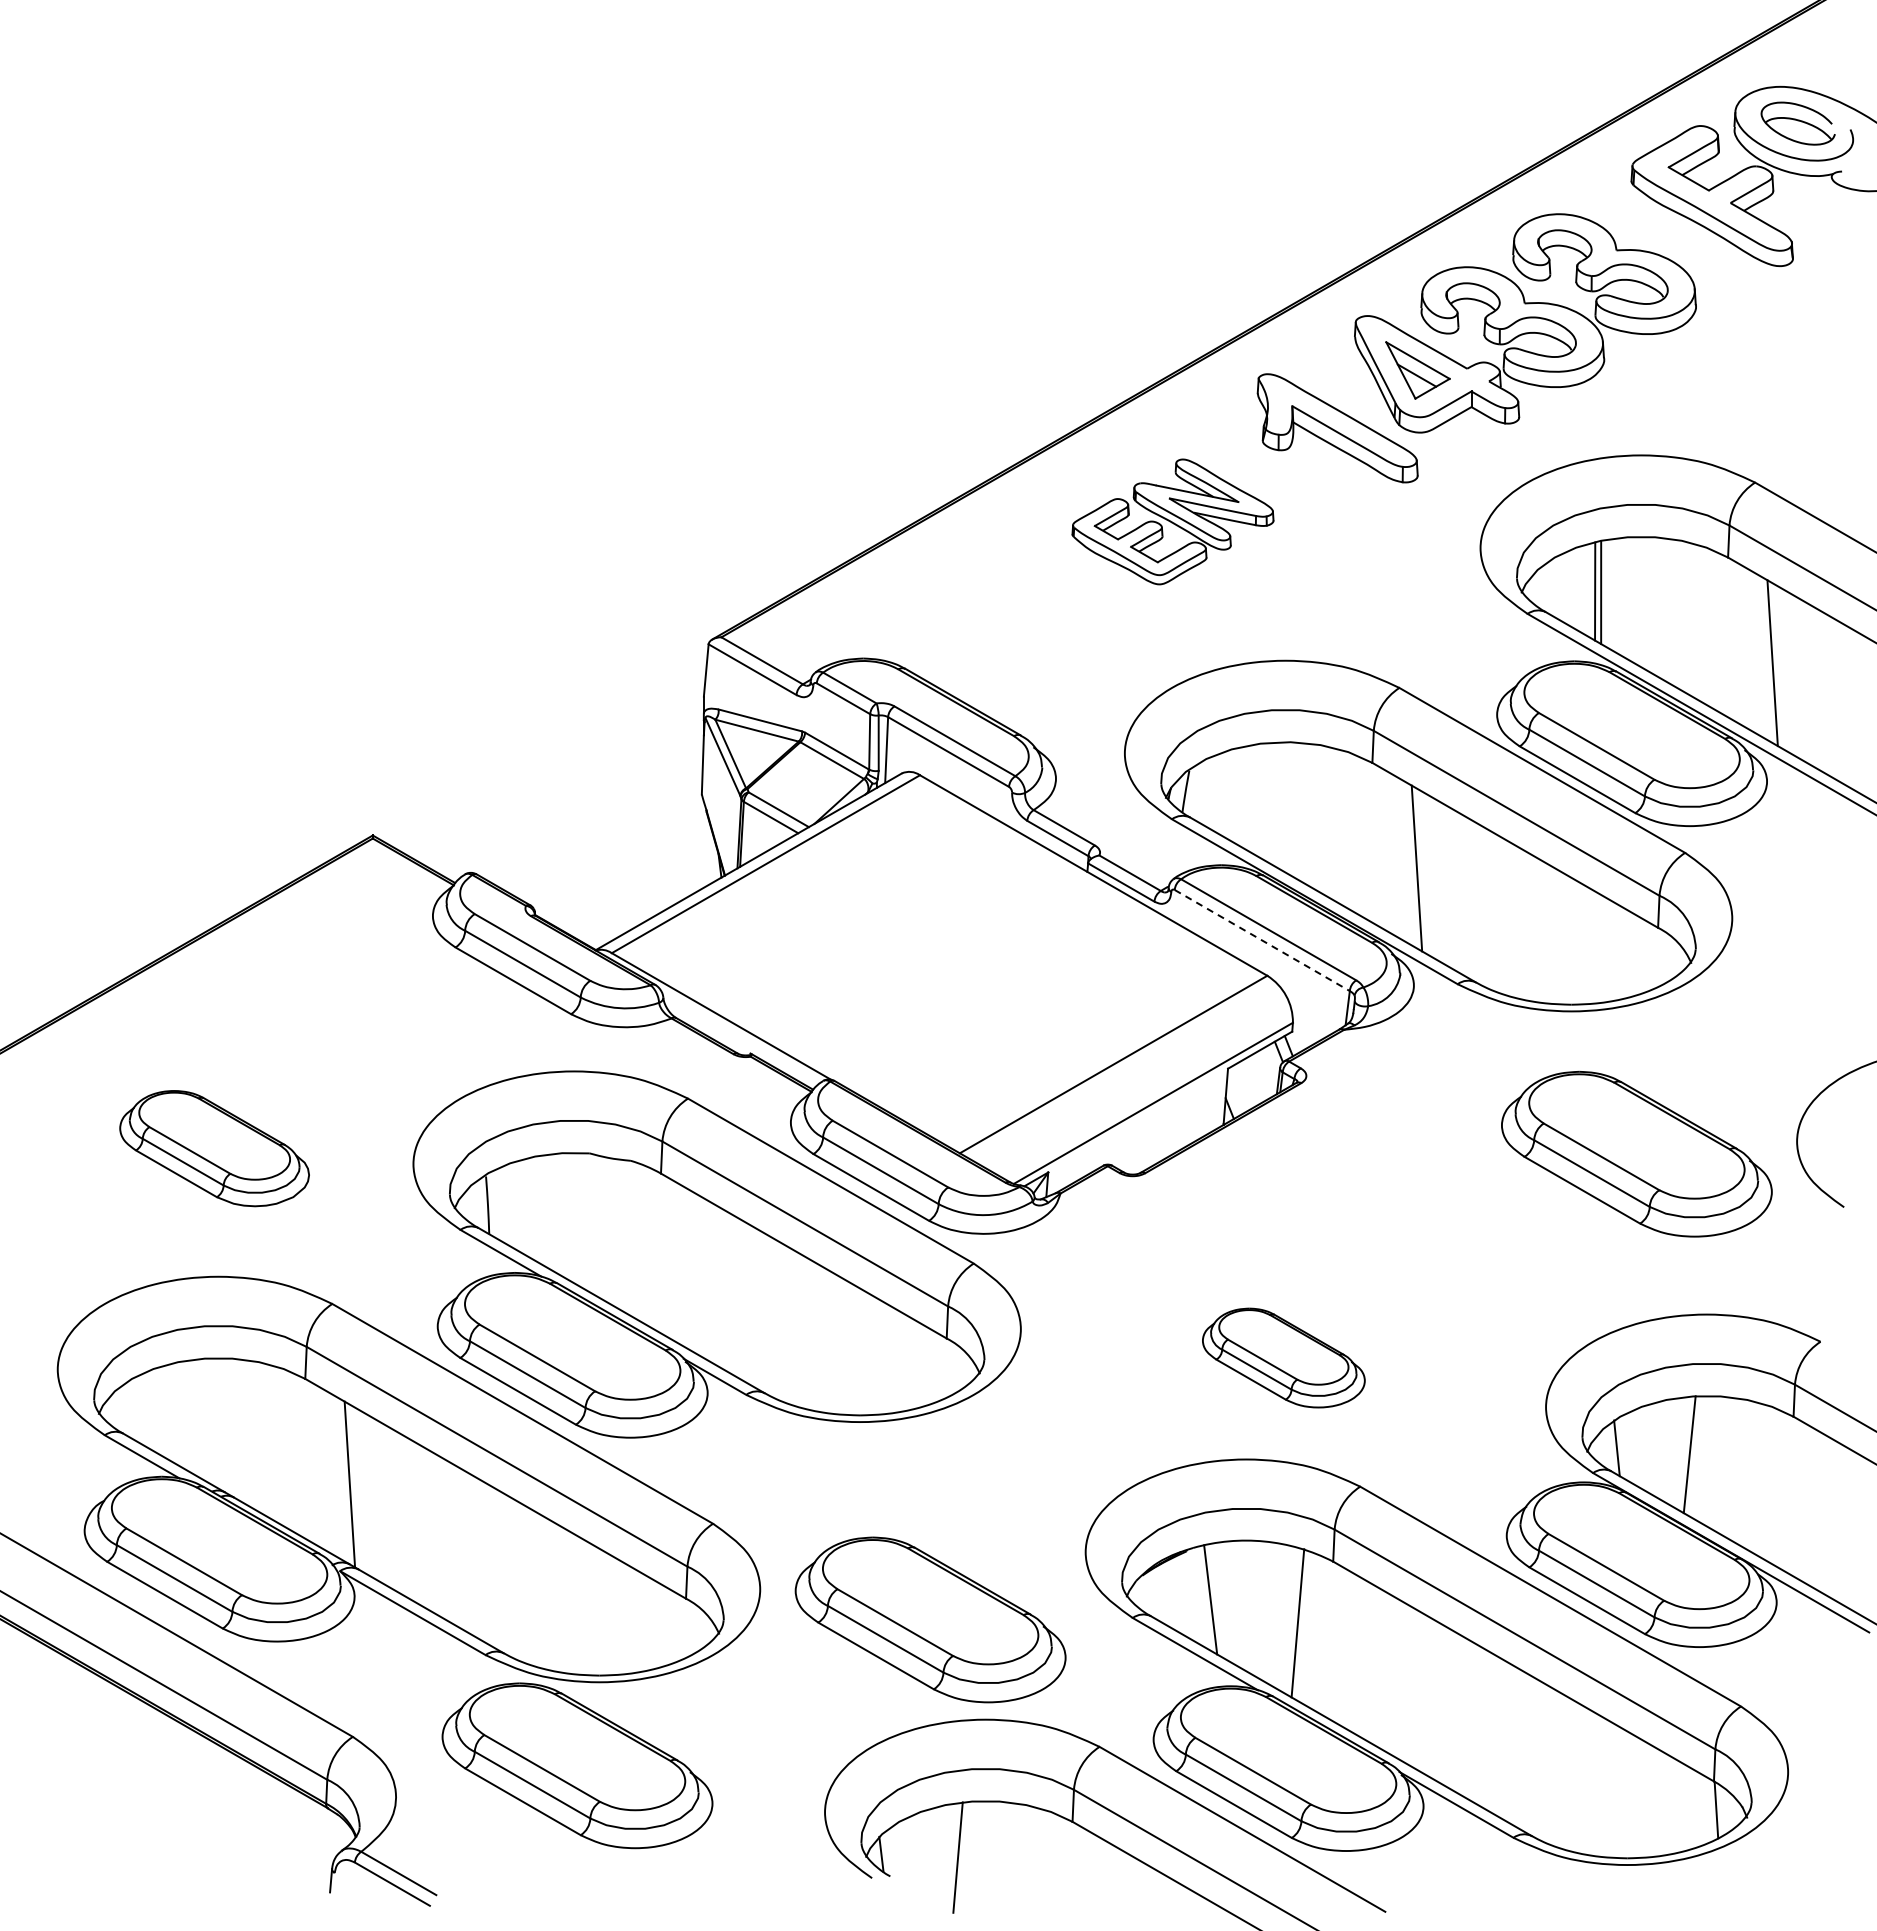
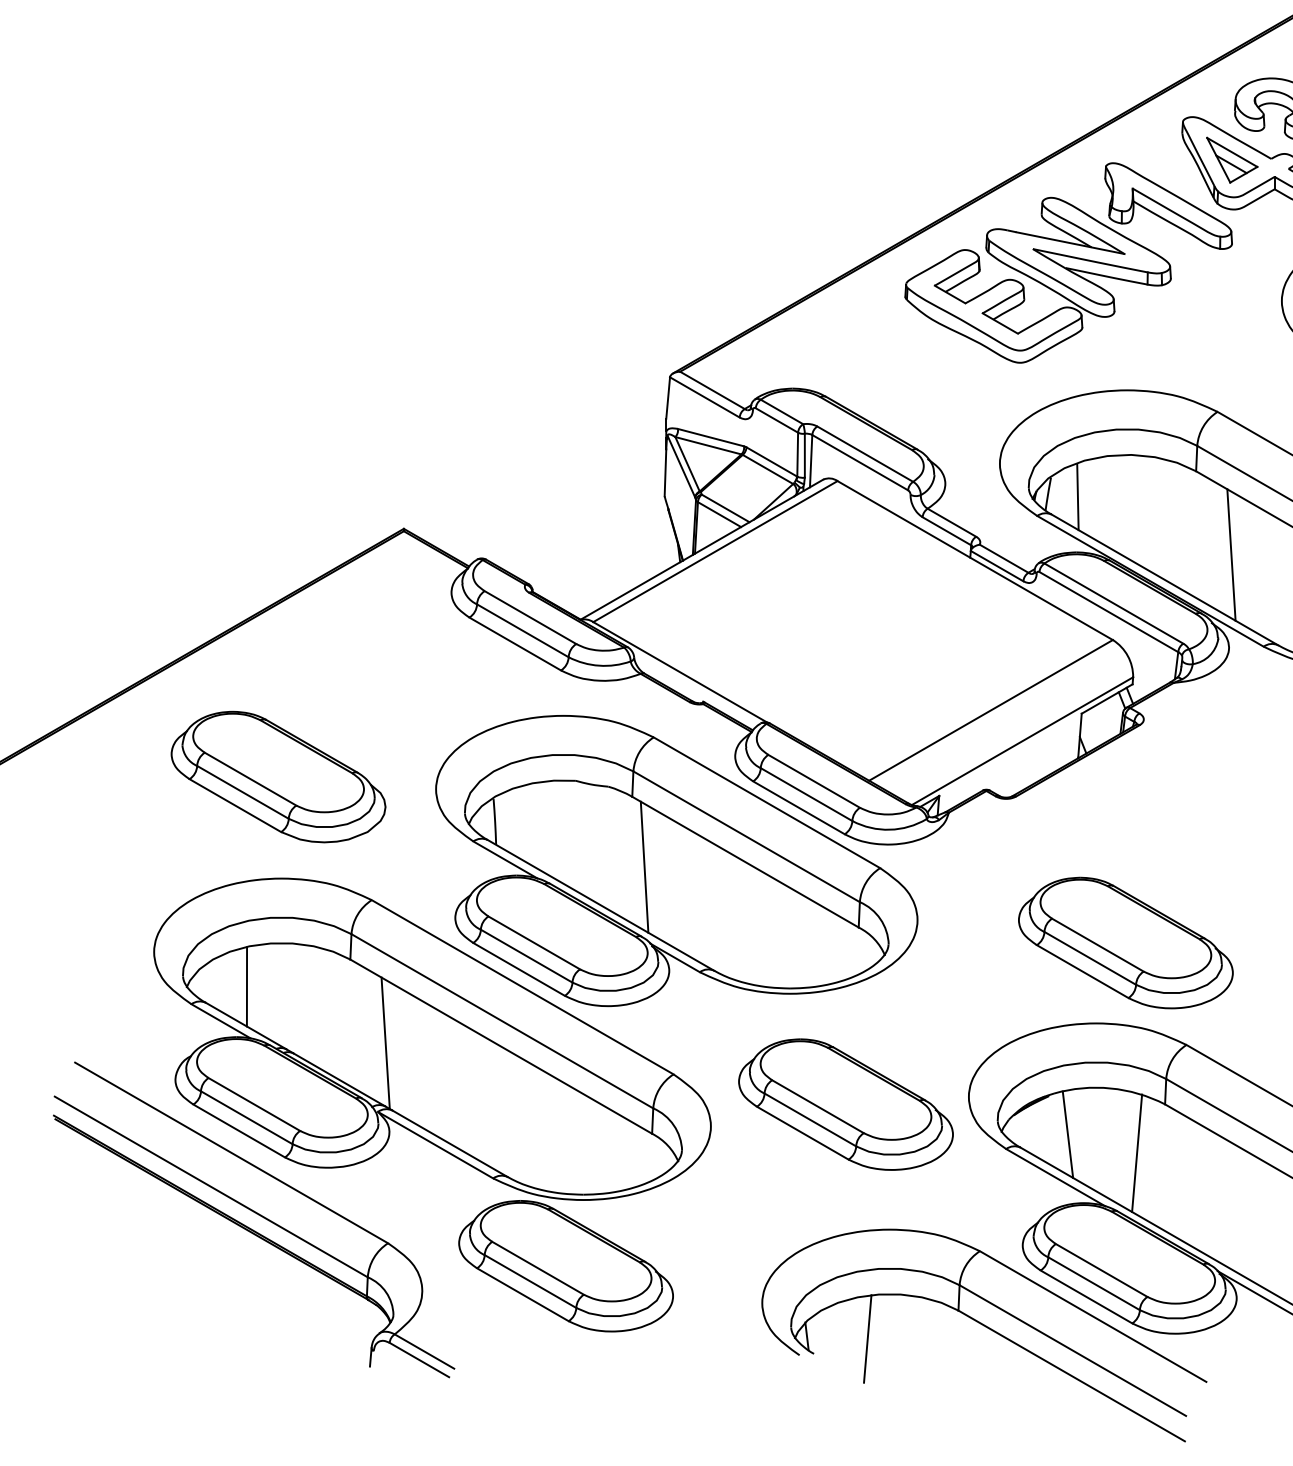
part: (1172, 521) -> (1037, 279), size x1.67
line: (1223, 795) -> (1078, 497), added
line: (1262, 940) -> (1109, 612), dashed -> solid
part: (214, 1148) -> (278, 776), size x1.43
line: (676, 1262) -> (644, 867), added
part: (1283, 1357) -> (1125, 942), size x1.67
line: (174, 1413) -> (246, 986), added
part: (930, 1619) -> (845, 1104), moved

